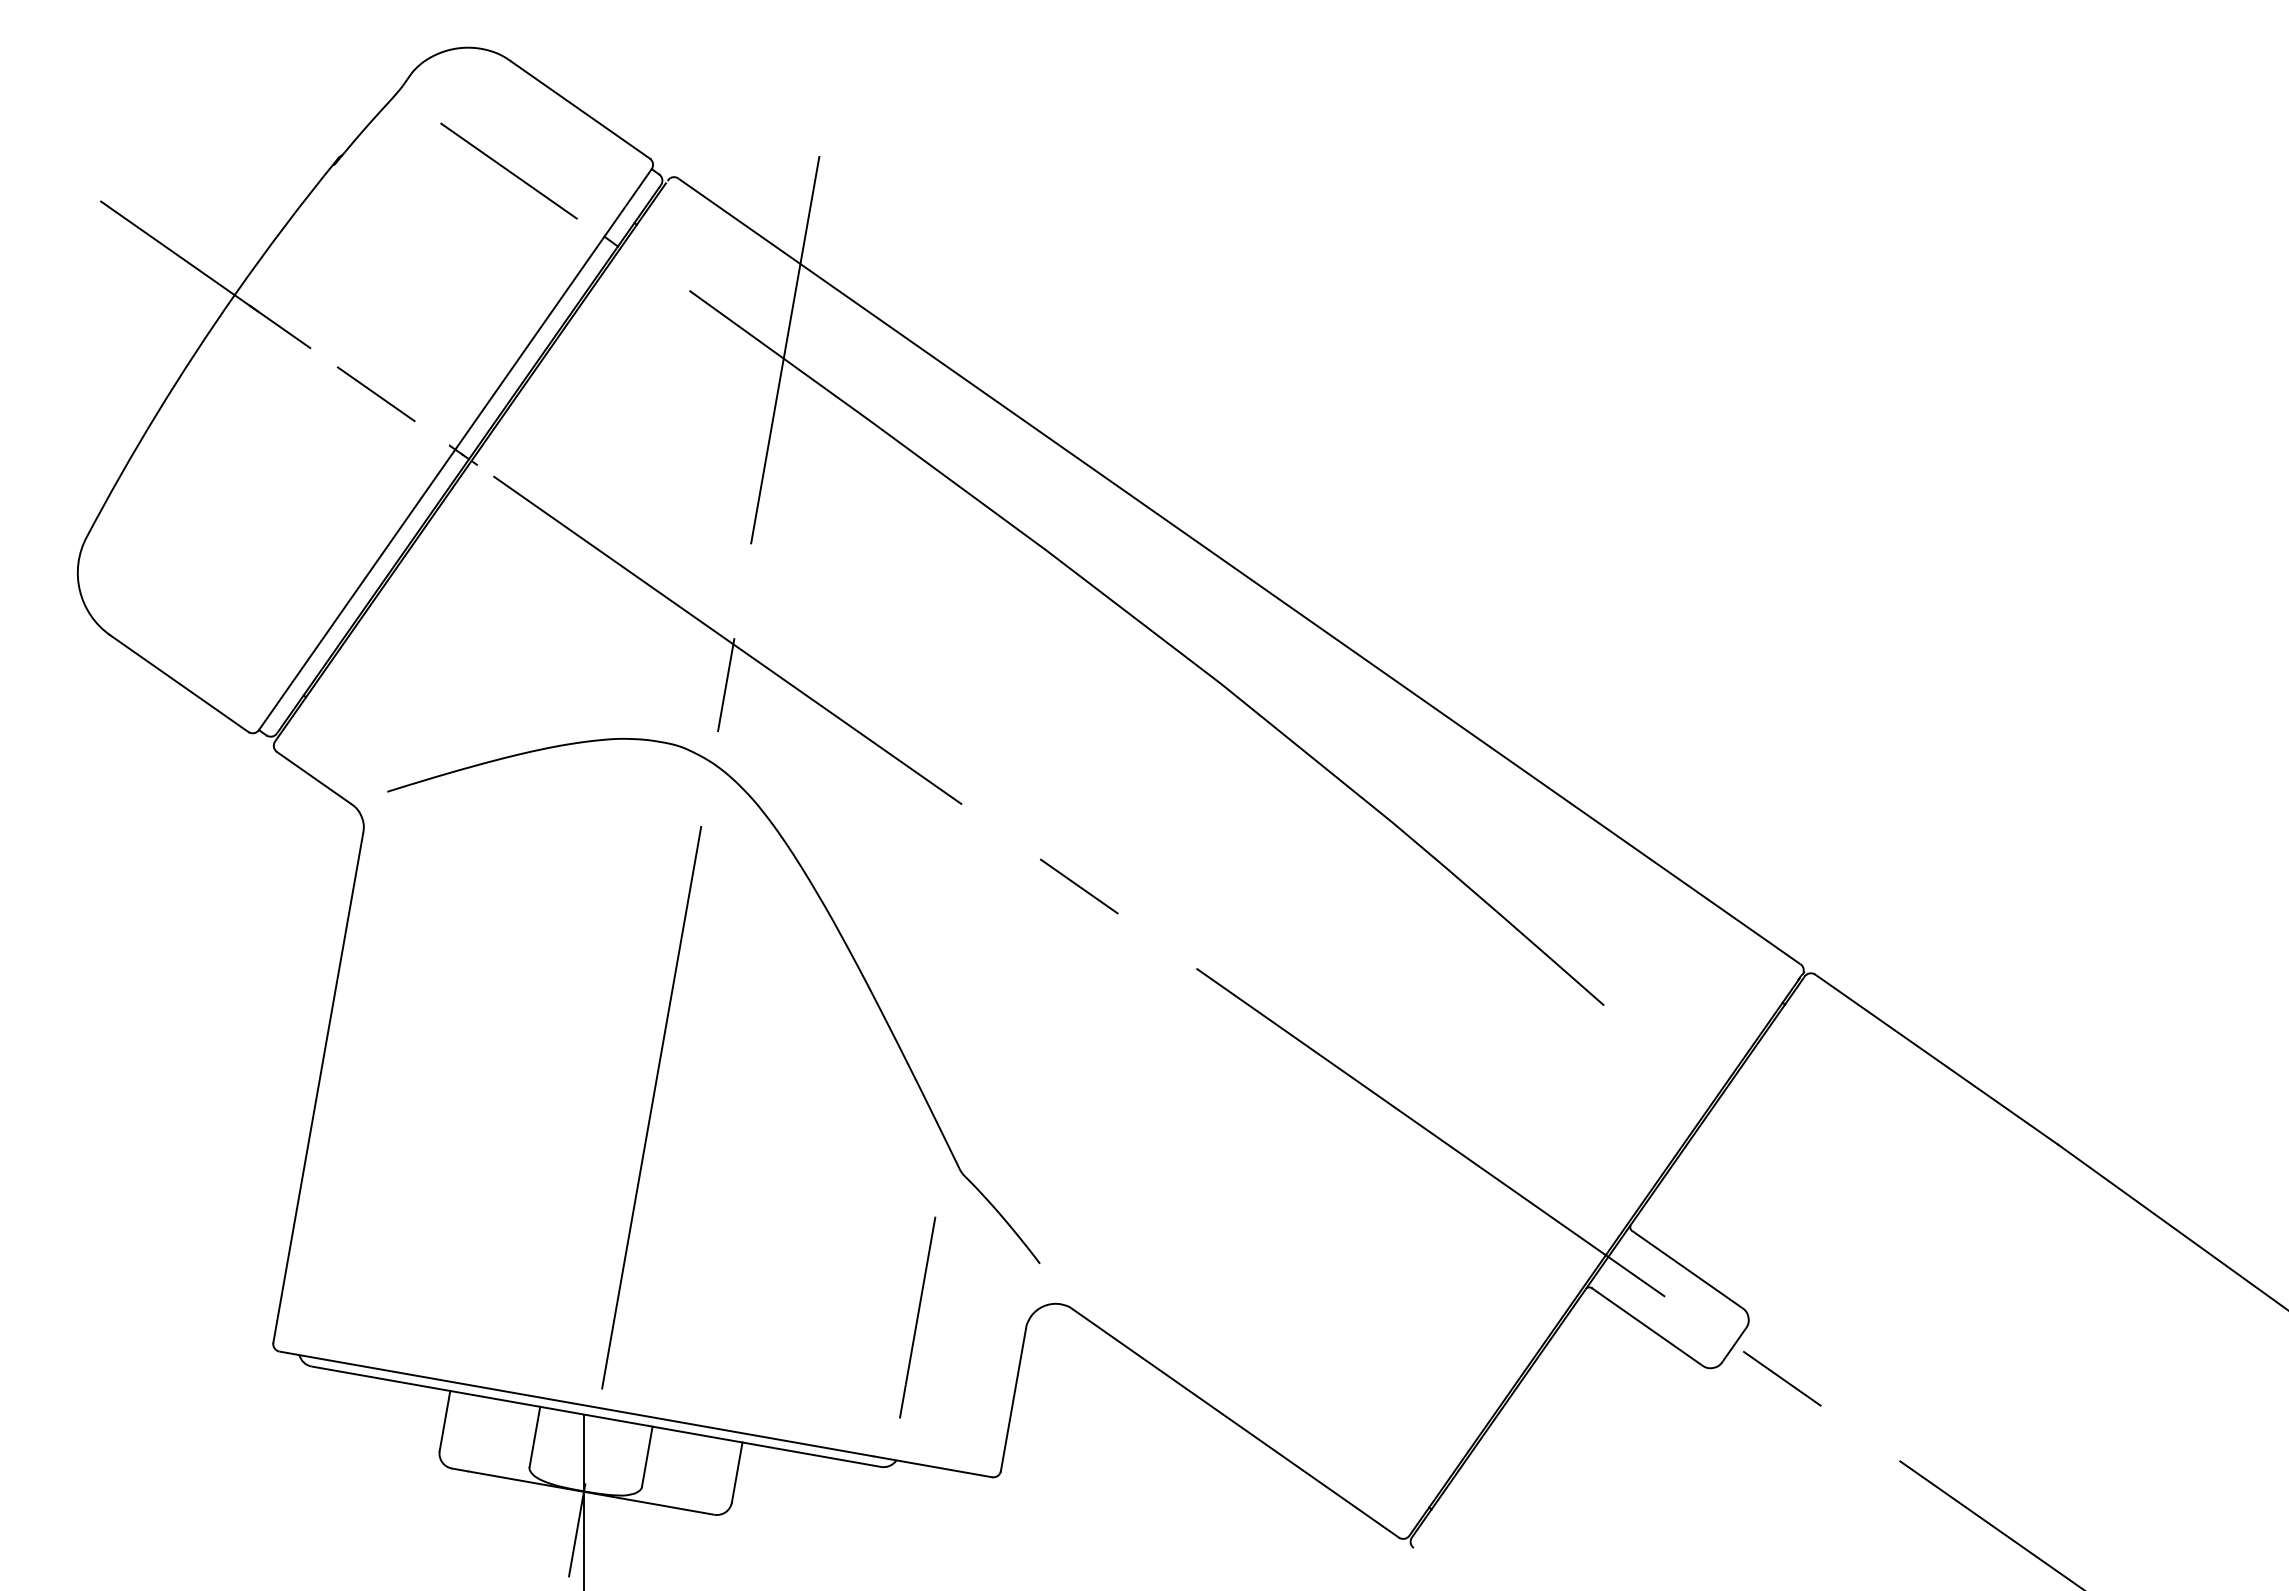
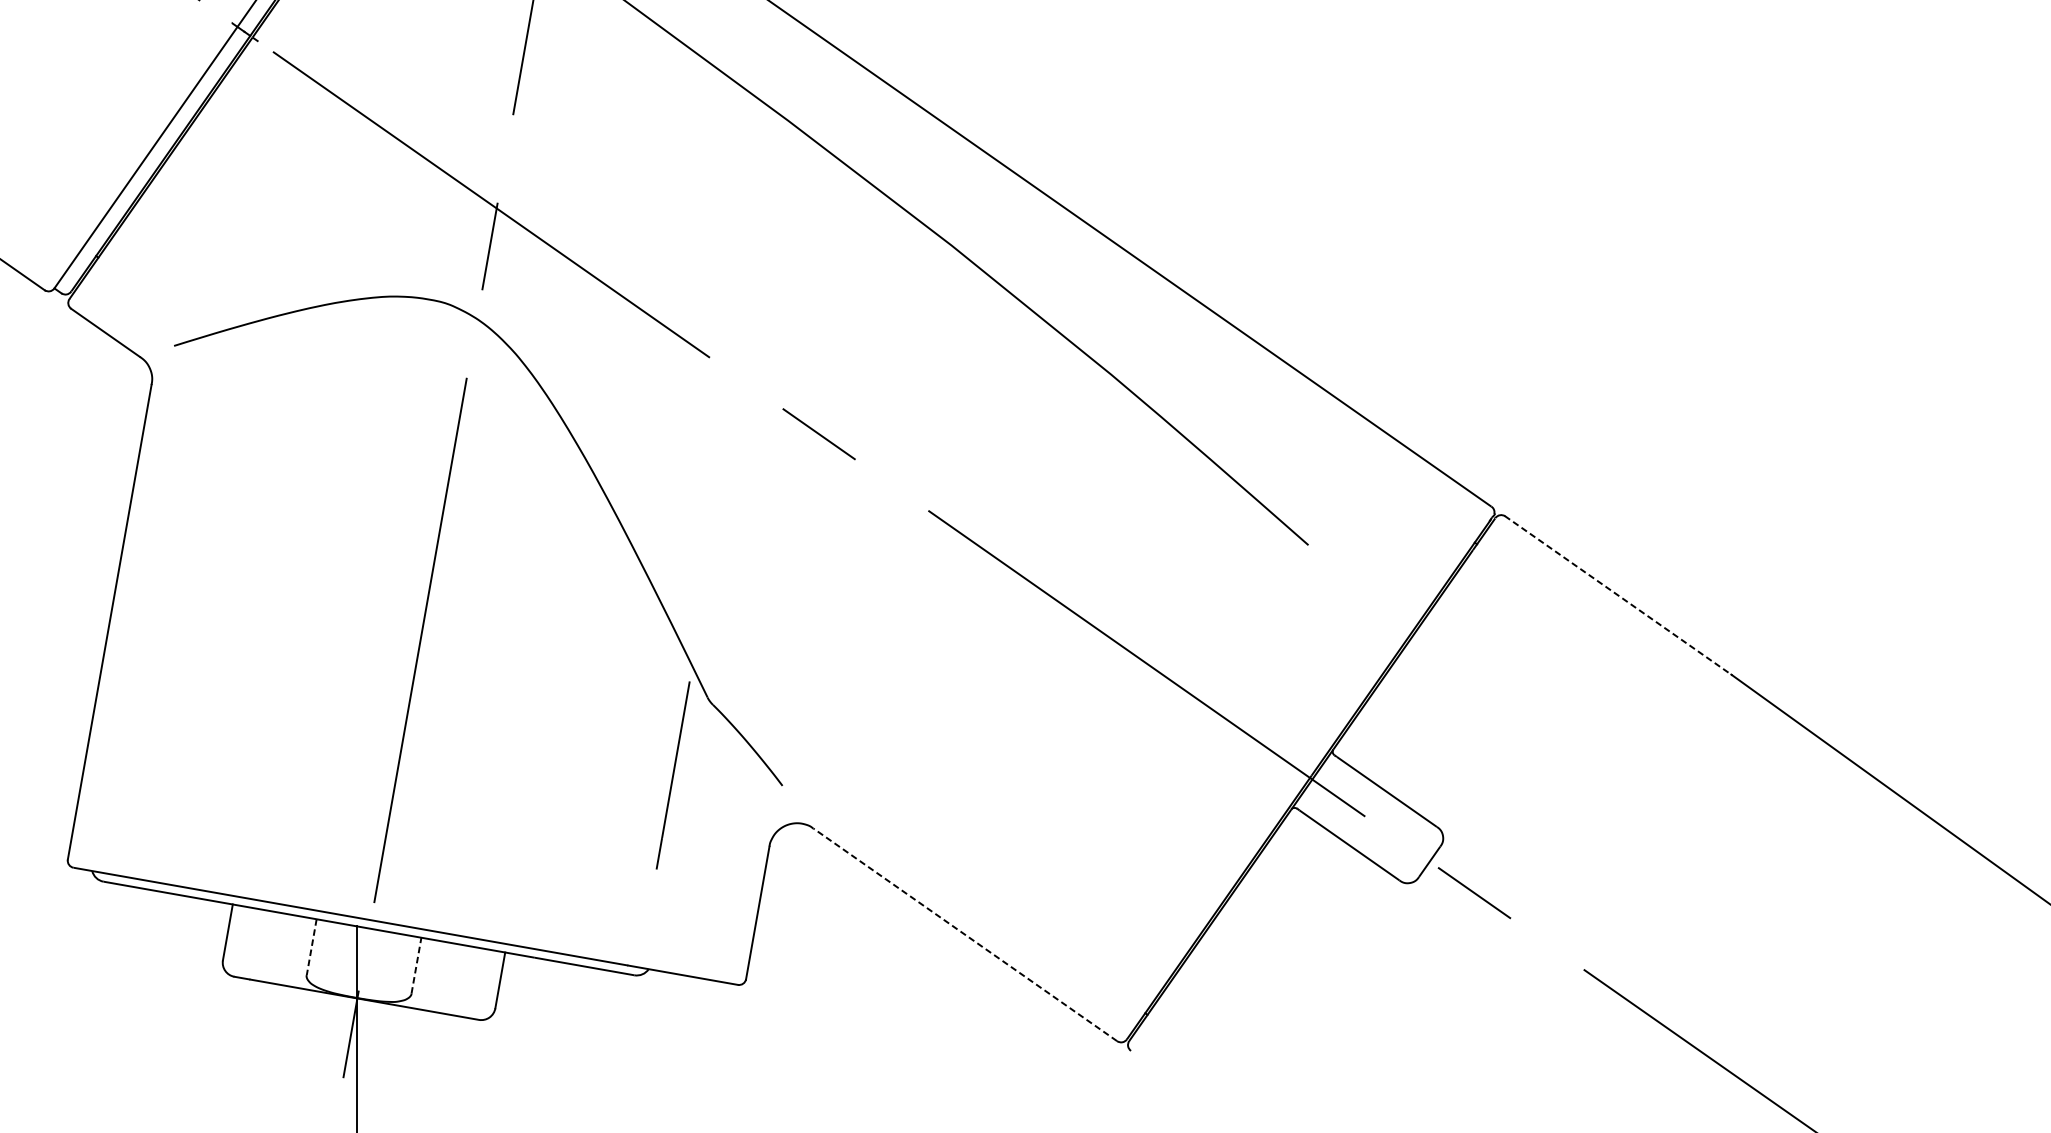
line: (1937, 1060) -> (1619, 596), solid -> dashed
line: (917, 1317) -> (673, 775), moved
line: (1236, 1423) -> (965, 934), solid -> dashed
line: (534, 1437) -> (311, 947), solid -> dashed
line: (647, 1456) -> (416, 965), solid -> dashed

